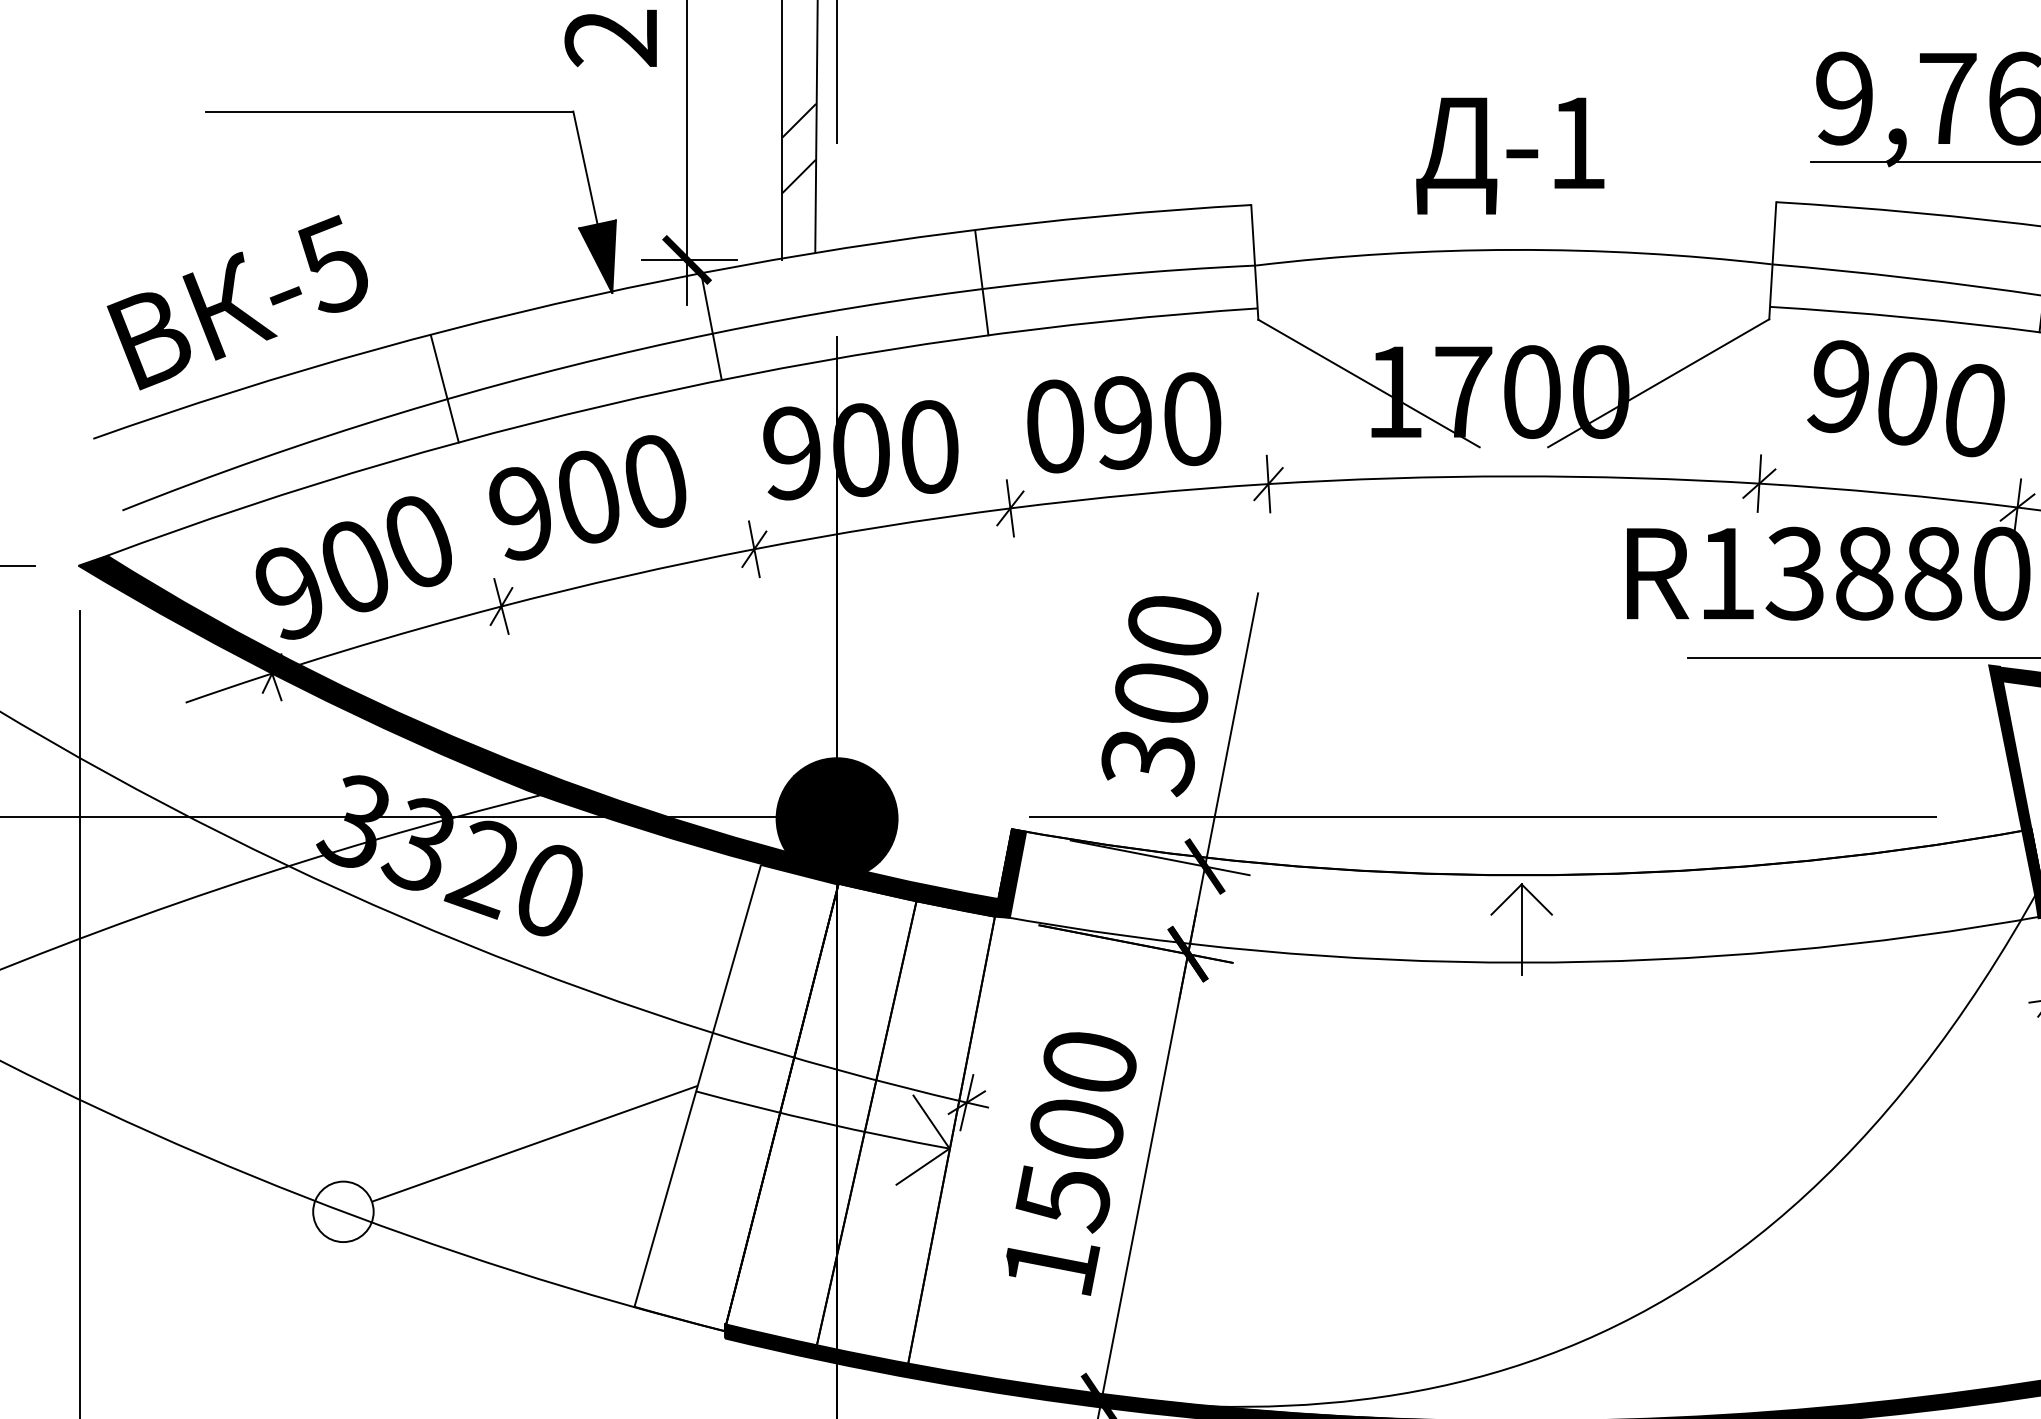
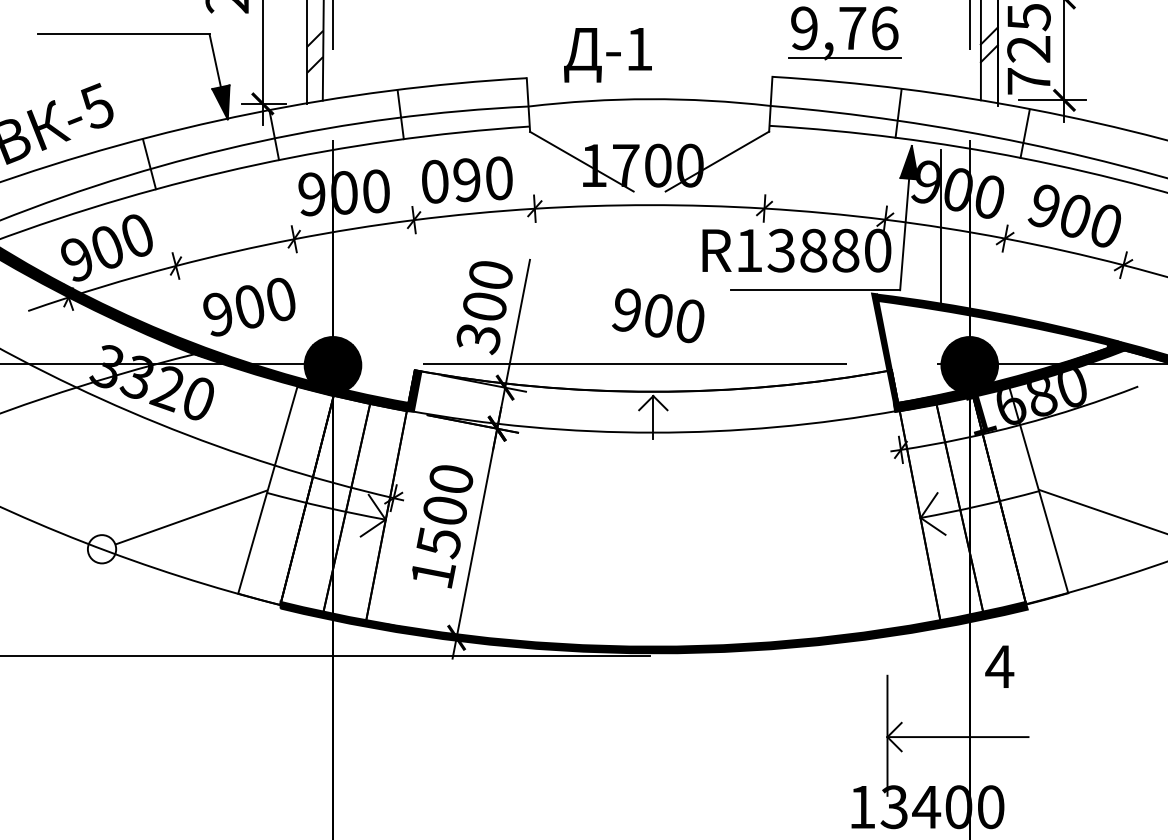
text: (1509, 156) -> (607, 55), moved
text: (1906, 398) -> (658, 315), moved
text: (588, 496) -> (249, 306), moved

